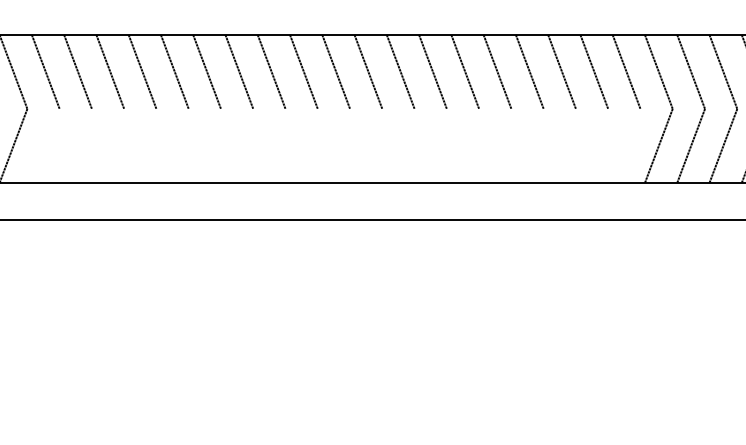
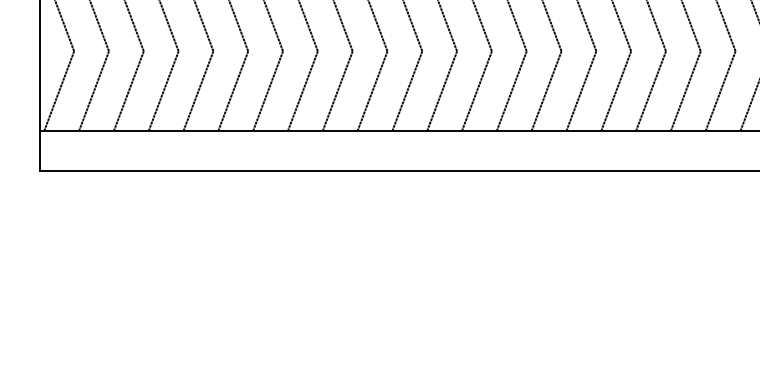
line: (45, 145) -> (93, 90), added
line: (77, 145) -> (128, 90), added
line: (110, 145) -> (163, 90), added
line: (142, 145) -> (198, 90), added
line: (174, 145) -> (232, 90), added
line: (207, 145) -> (268, 90), added
line: (239, 145) -> (303, 90), added
line: (271, 145) -> (337, 90), added
line: (303, 145) -> (372, 90), added
line: (336, 145) -> (407, 90), added
line: (368, 145) -> (442, 90), added
line: (400, 145) -> (476, 90), added
line: (432, 145) -> (511, 90), added
line: (465, 145) -> (546, 90), added
line: (497, 145) -> (581, 90), added
line: (529, 145) -> (615, 90), added
line: (561, 145) -> (650, 90), added
line: (594, 145) -> (685, 90), added
line: (626, 145) -> (720, 90), added

